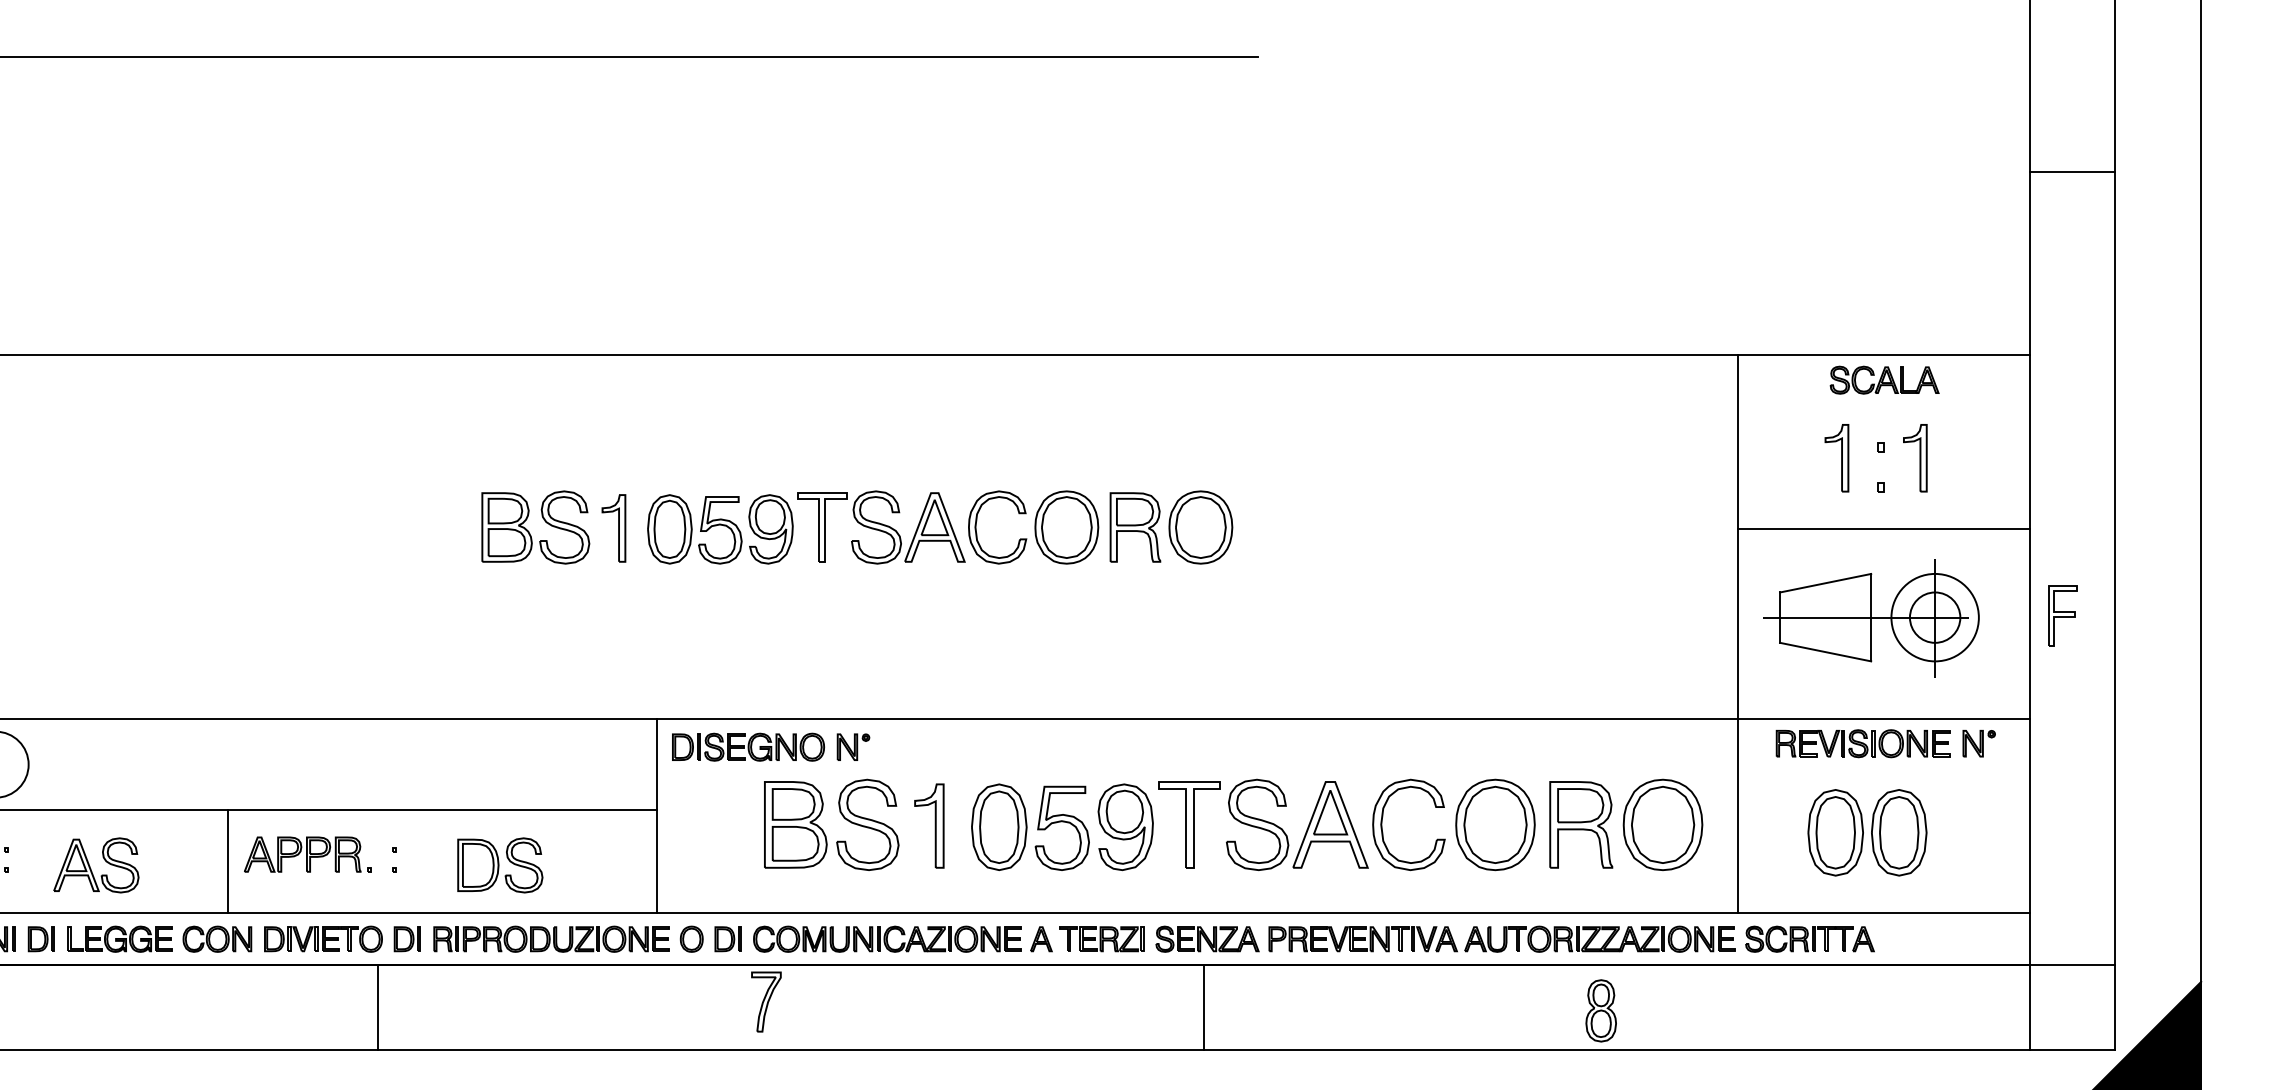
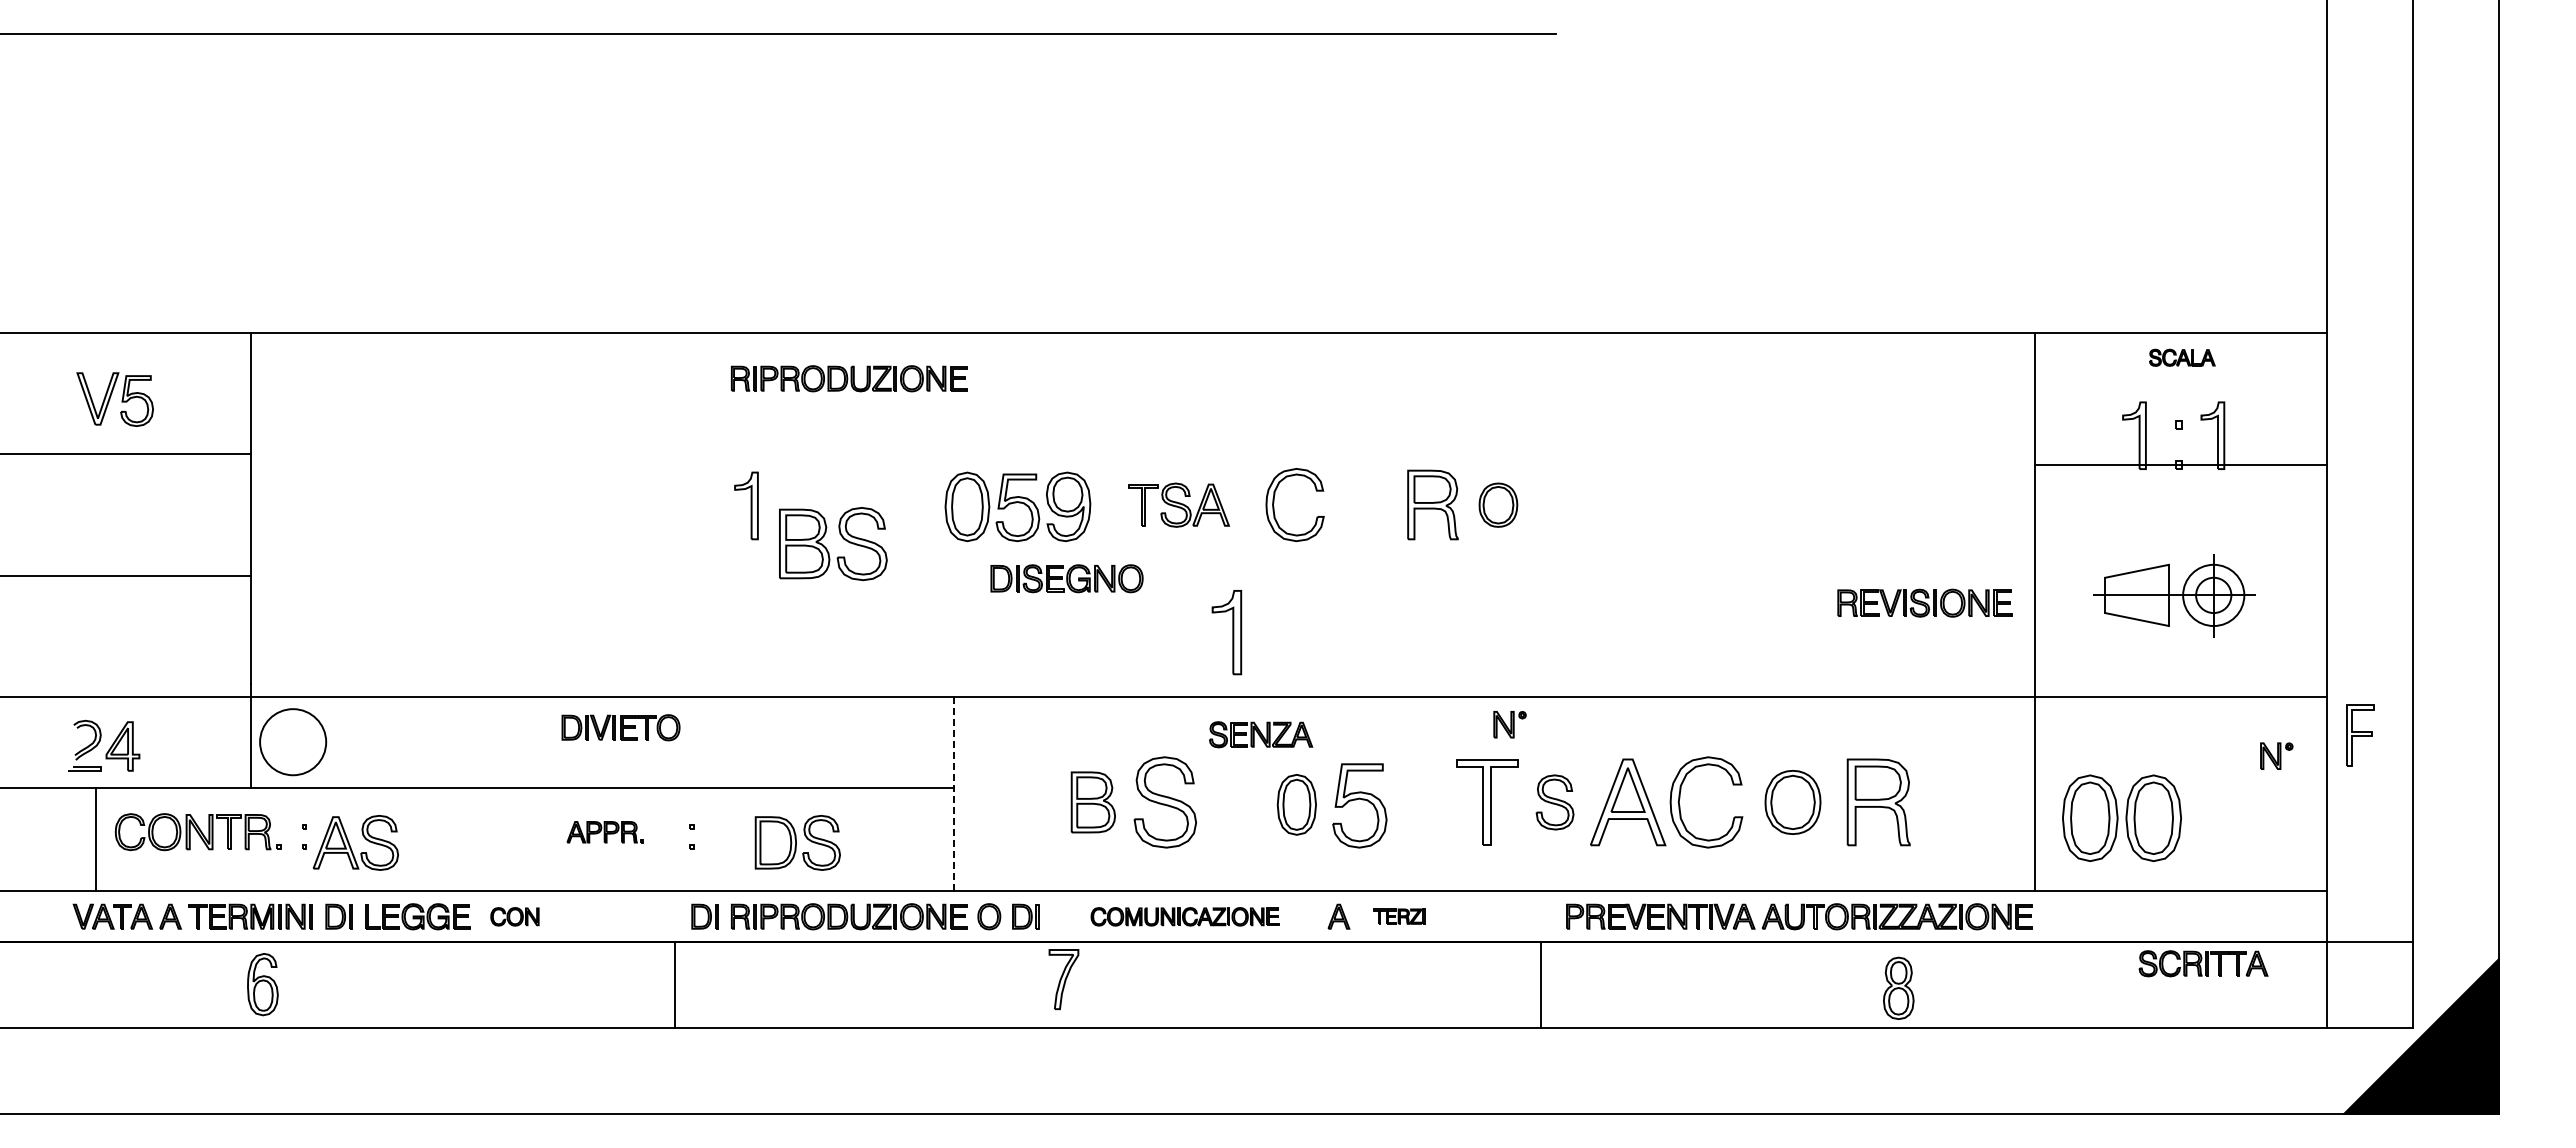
line: (2071, 172) -> (2369, 149), removed
part: (1884, 380) -> (2182, 357), size x0.6
part: (551, 401) -> (849, 378), added
part: (613, 528) -> (746, 505), moved
part: (880, 528) -> (1178, 505), size x0.6
part: (1066, 528) -> (1364, 505), removed
part: (1200, 528) -> (1498, 505), size x0.6
line: (1883, 529) -> (2181, 464), moved
part: (528, 531) -> (826, 547), moved
part: (2062, 616) -> (2360, 735), moved
part: (1871, 618) -> (2169, 595), size x0.7
part: (1862, 743) -> (1924, 602), moved
part: (1978, 743) -> (2276, 755), moved
part: (747, 747) -> (1066, 578), moved
part: (852, 747) -> (1509, 724), moved
line: (656, 816) -> (954, 793), solid -> dashed
part: (795, 825) -> (1093, 802), size x0.7
part: (1256, 825) -> (1554, 802), size x0.6
part: (1494, 825) -> (1792, 802), size x0.7
part: (1662, 825) -> (1960, 802), removed
part: (928, 826) -> (1226, 632), moved
part: (998, 827) -> (1296, 804), size x0.7
part: (1125, 827) -> (1423, 804), removed
part: (1866, 832) -> (2121, 817), moved
part: (306, 855) -> (604, 832), size x0.6
line: (227, 861) -> (525, 838), removed
part: (95, 865) -> (355, 842), moved
part: (216, 939) -> (514, 916), size x0.7
part: (322, 939) -> (620, 727), moved
part: (886, 939) -> (1184, 916), size x0.7
part: (1101, 939) -> (1399, 916), size x0.6
part: (1207, 939) -> (1261, 734), moved
part: (1809, 939) -> (2203, 963), moved
line: (1203, 1007) -> (1541, 984), moved

